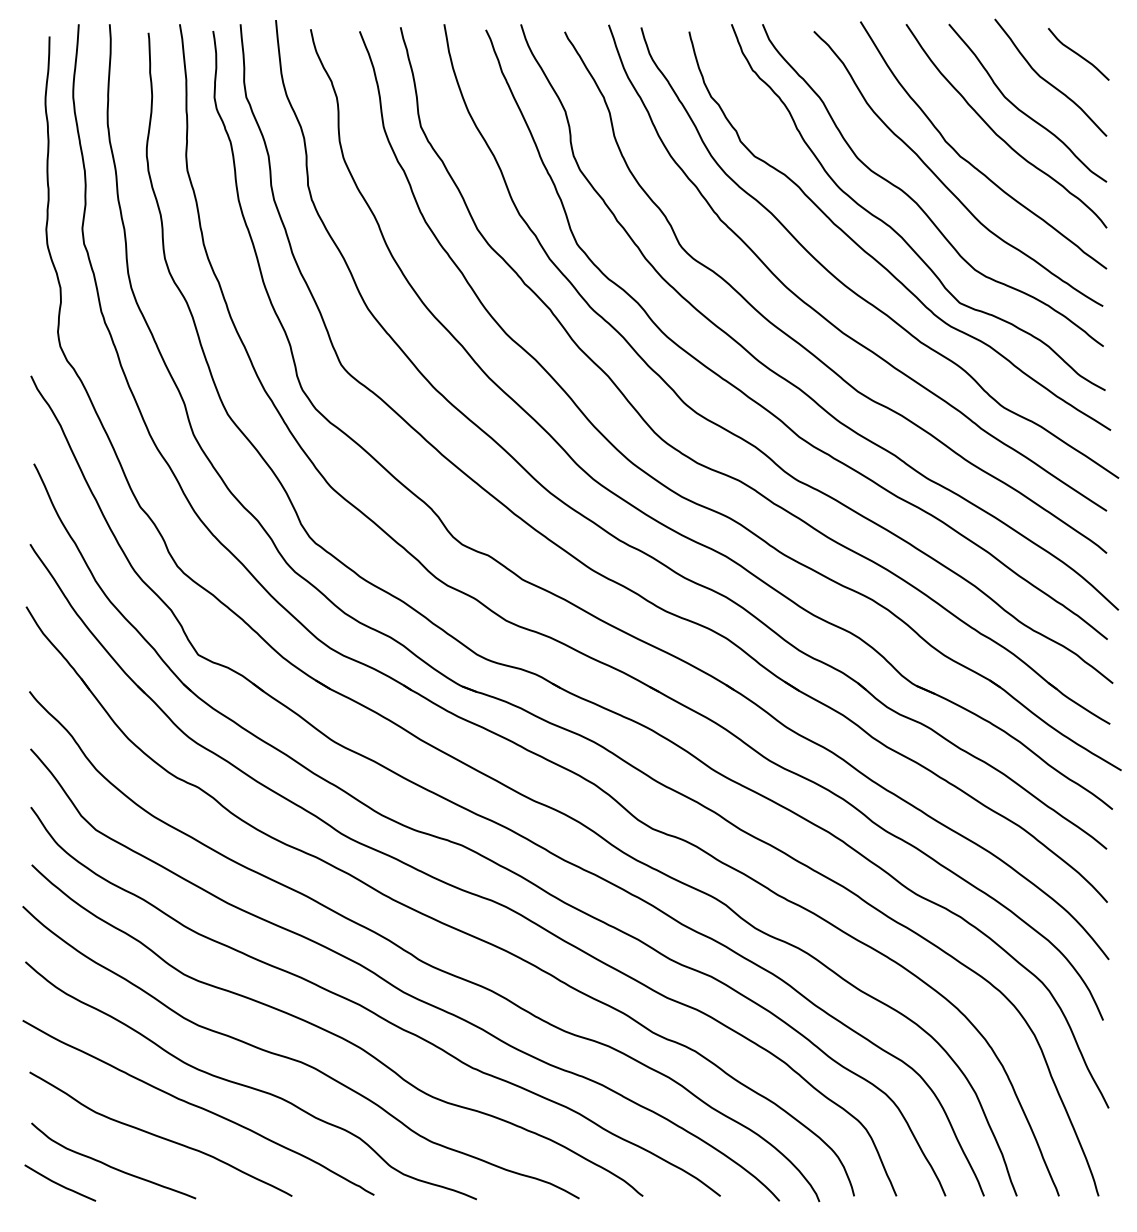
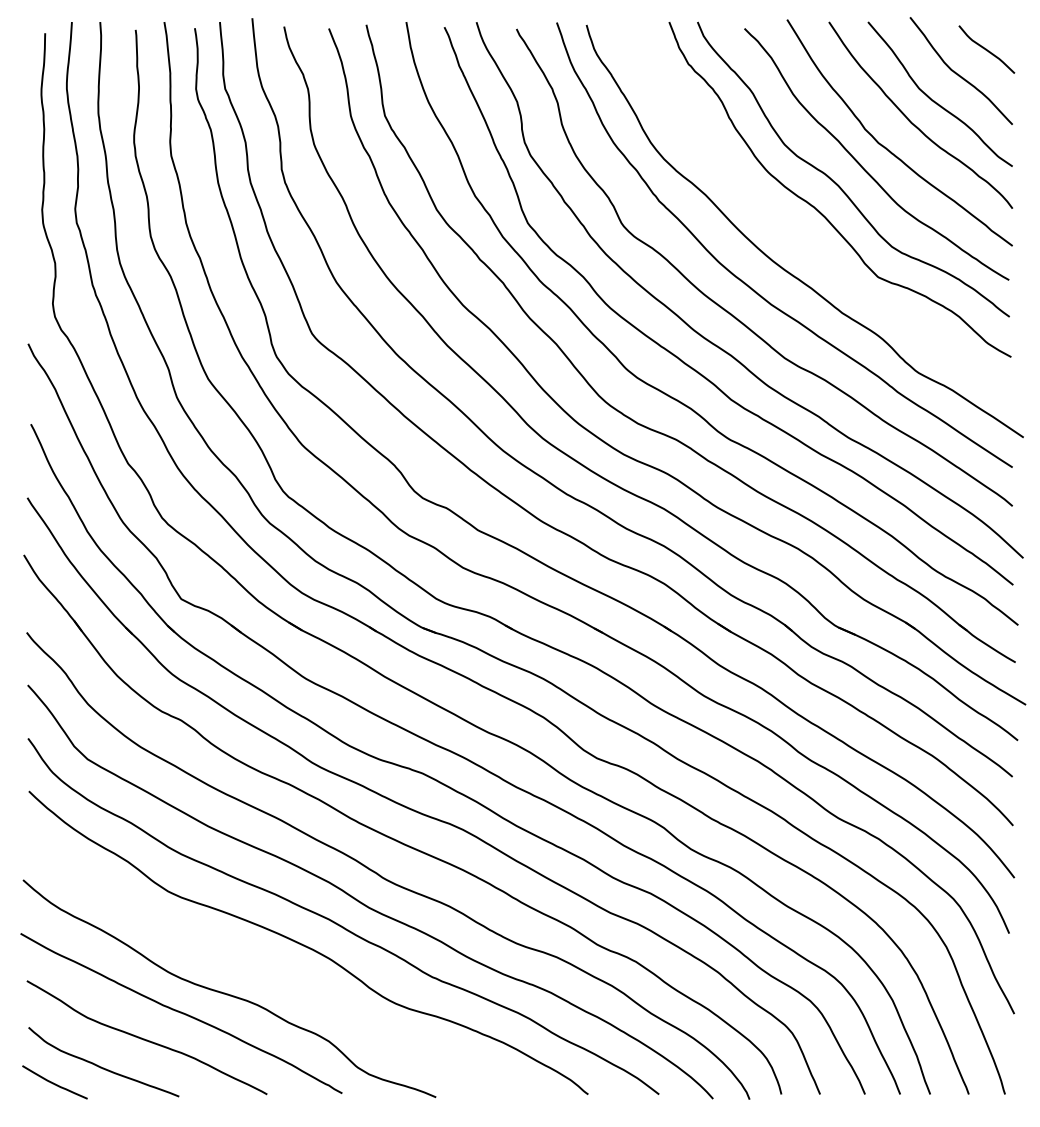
curve: (874, 257) -> (799, 235), removed
curve: (296, 1059) -> (271, 969), removed

